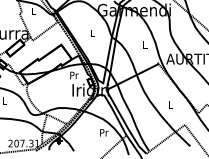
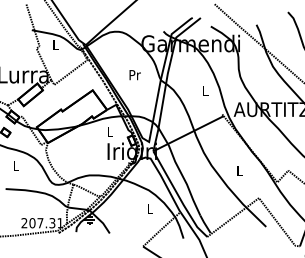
text: (92, 33) -> (134, 75), L -> Pr
text: (74, 75) -> (110, 131), Pr -> L
text: (104, 132) -> (150, 208), Pr -> L

